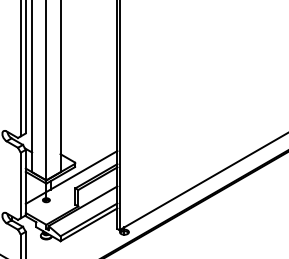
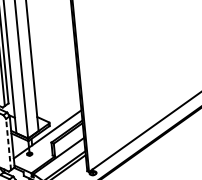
line: (20, 185) -> (8, 144), solid -> dashed

